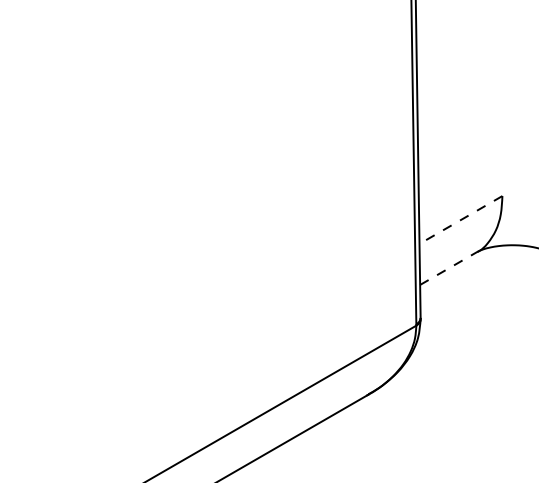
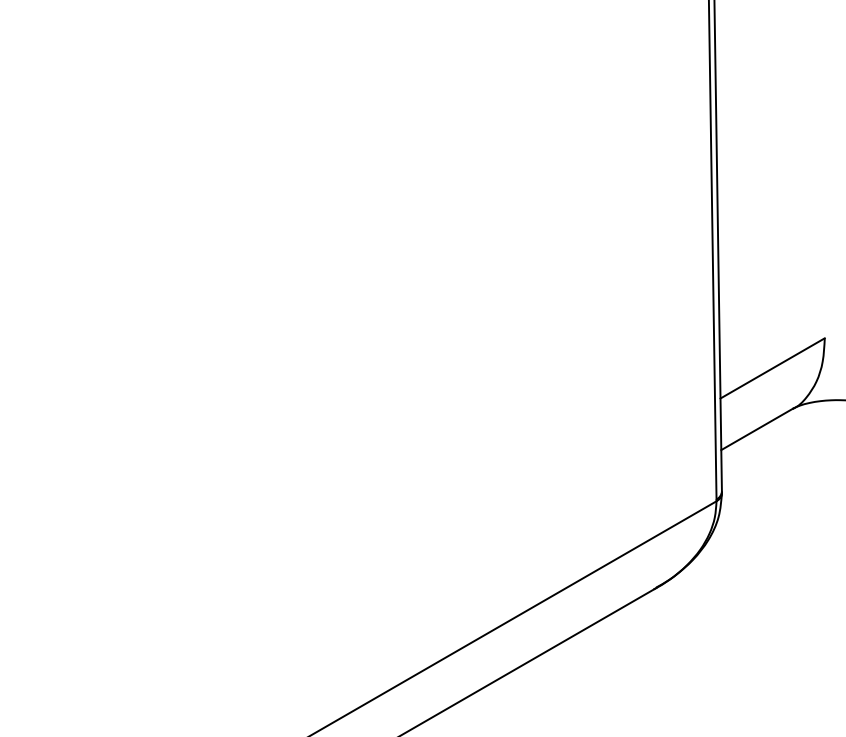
line: (460, 220) -> (772, 368), dashed -> solid
line: (448, 268) -> (757, 429), dashed -> solid

